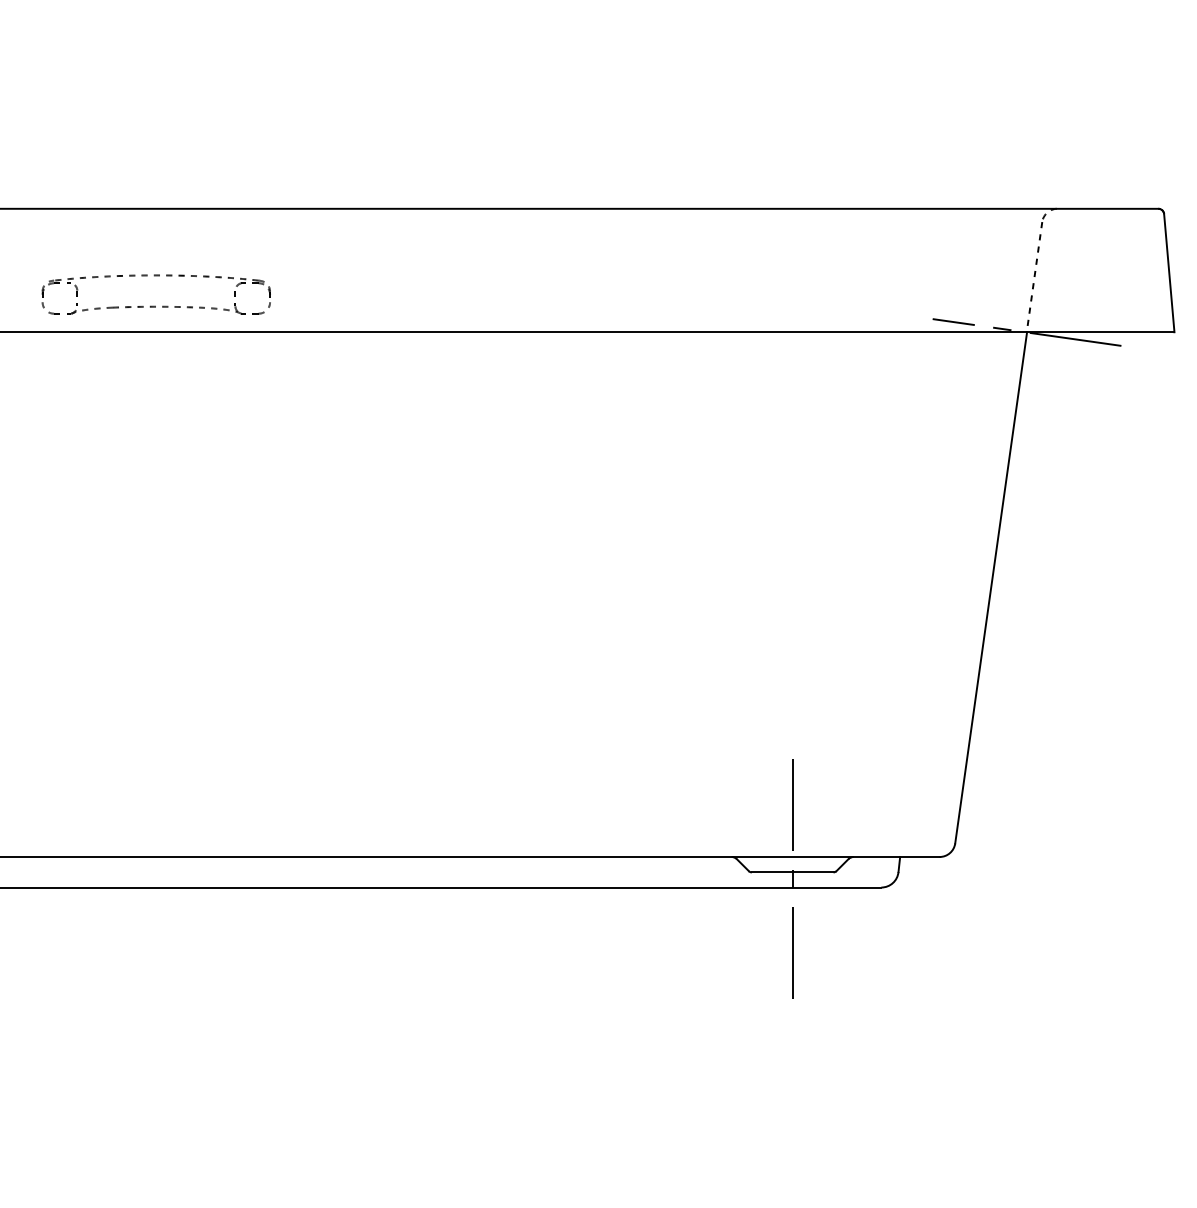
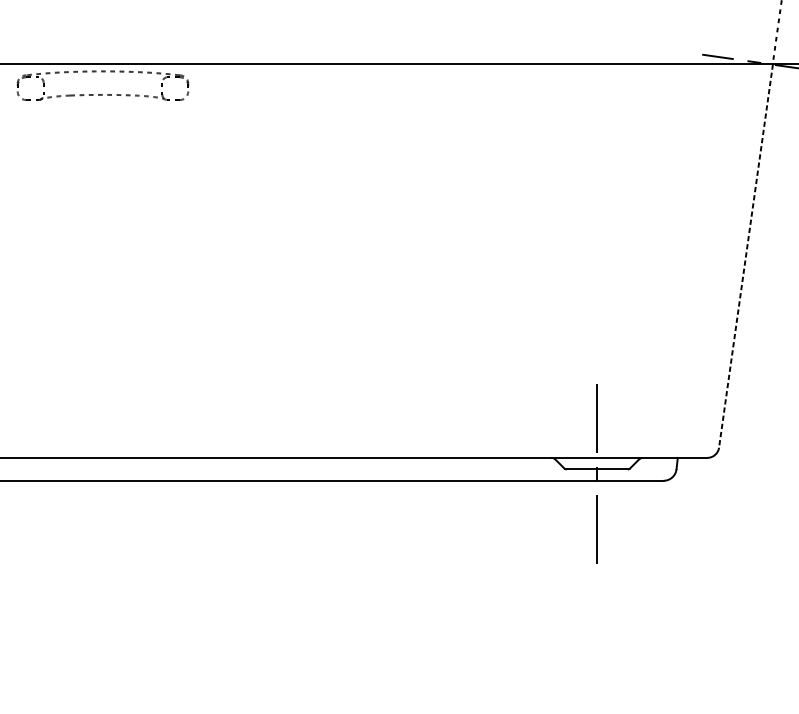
part: (155, 305) -> (102, 93), moved
line: (991, 588) -> (746, 256), solid -> dashed

